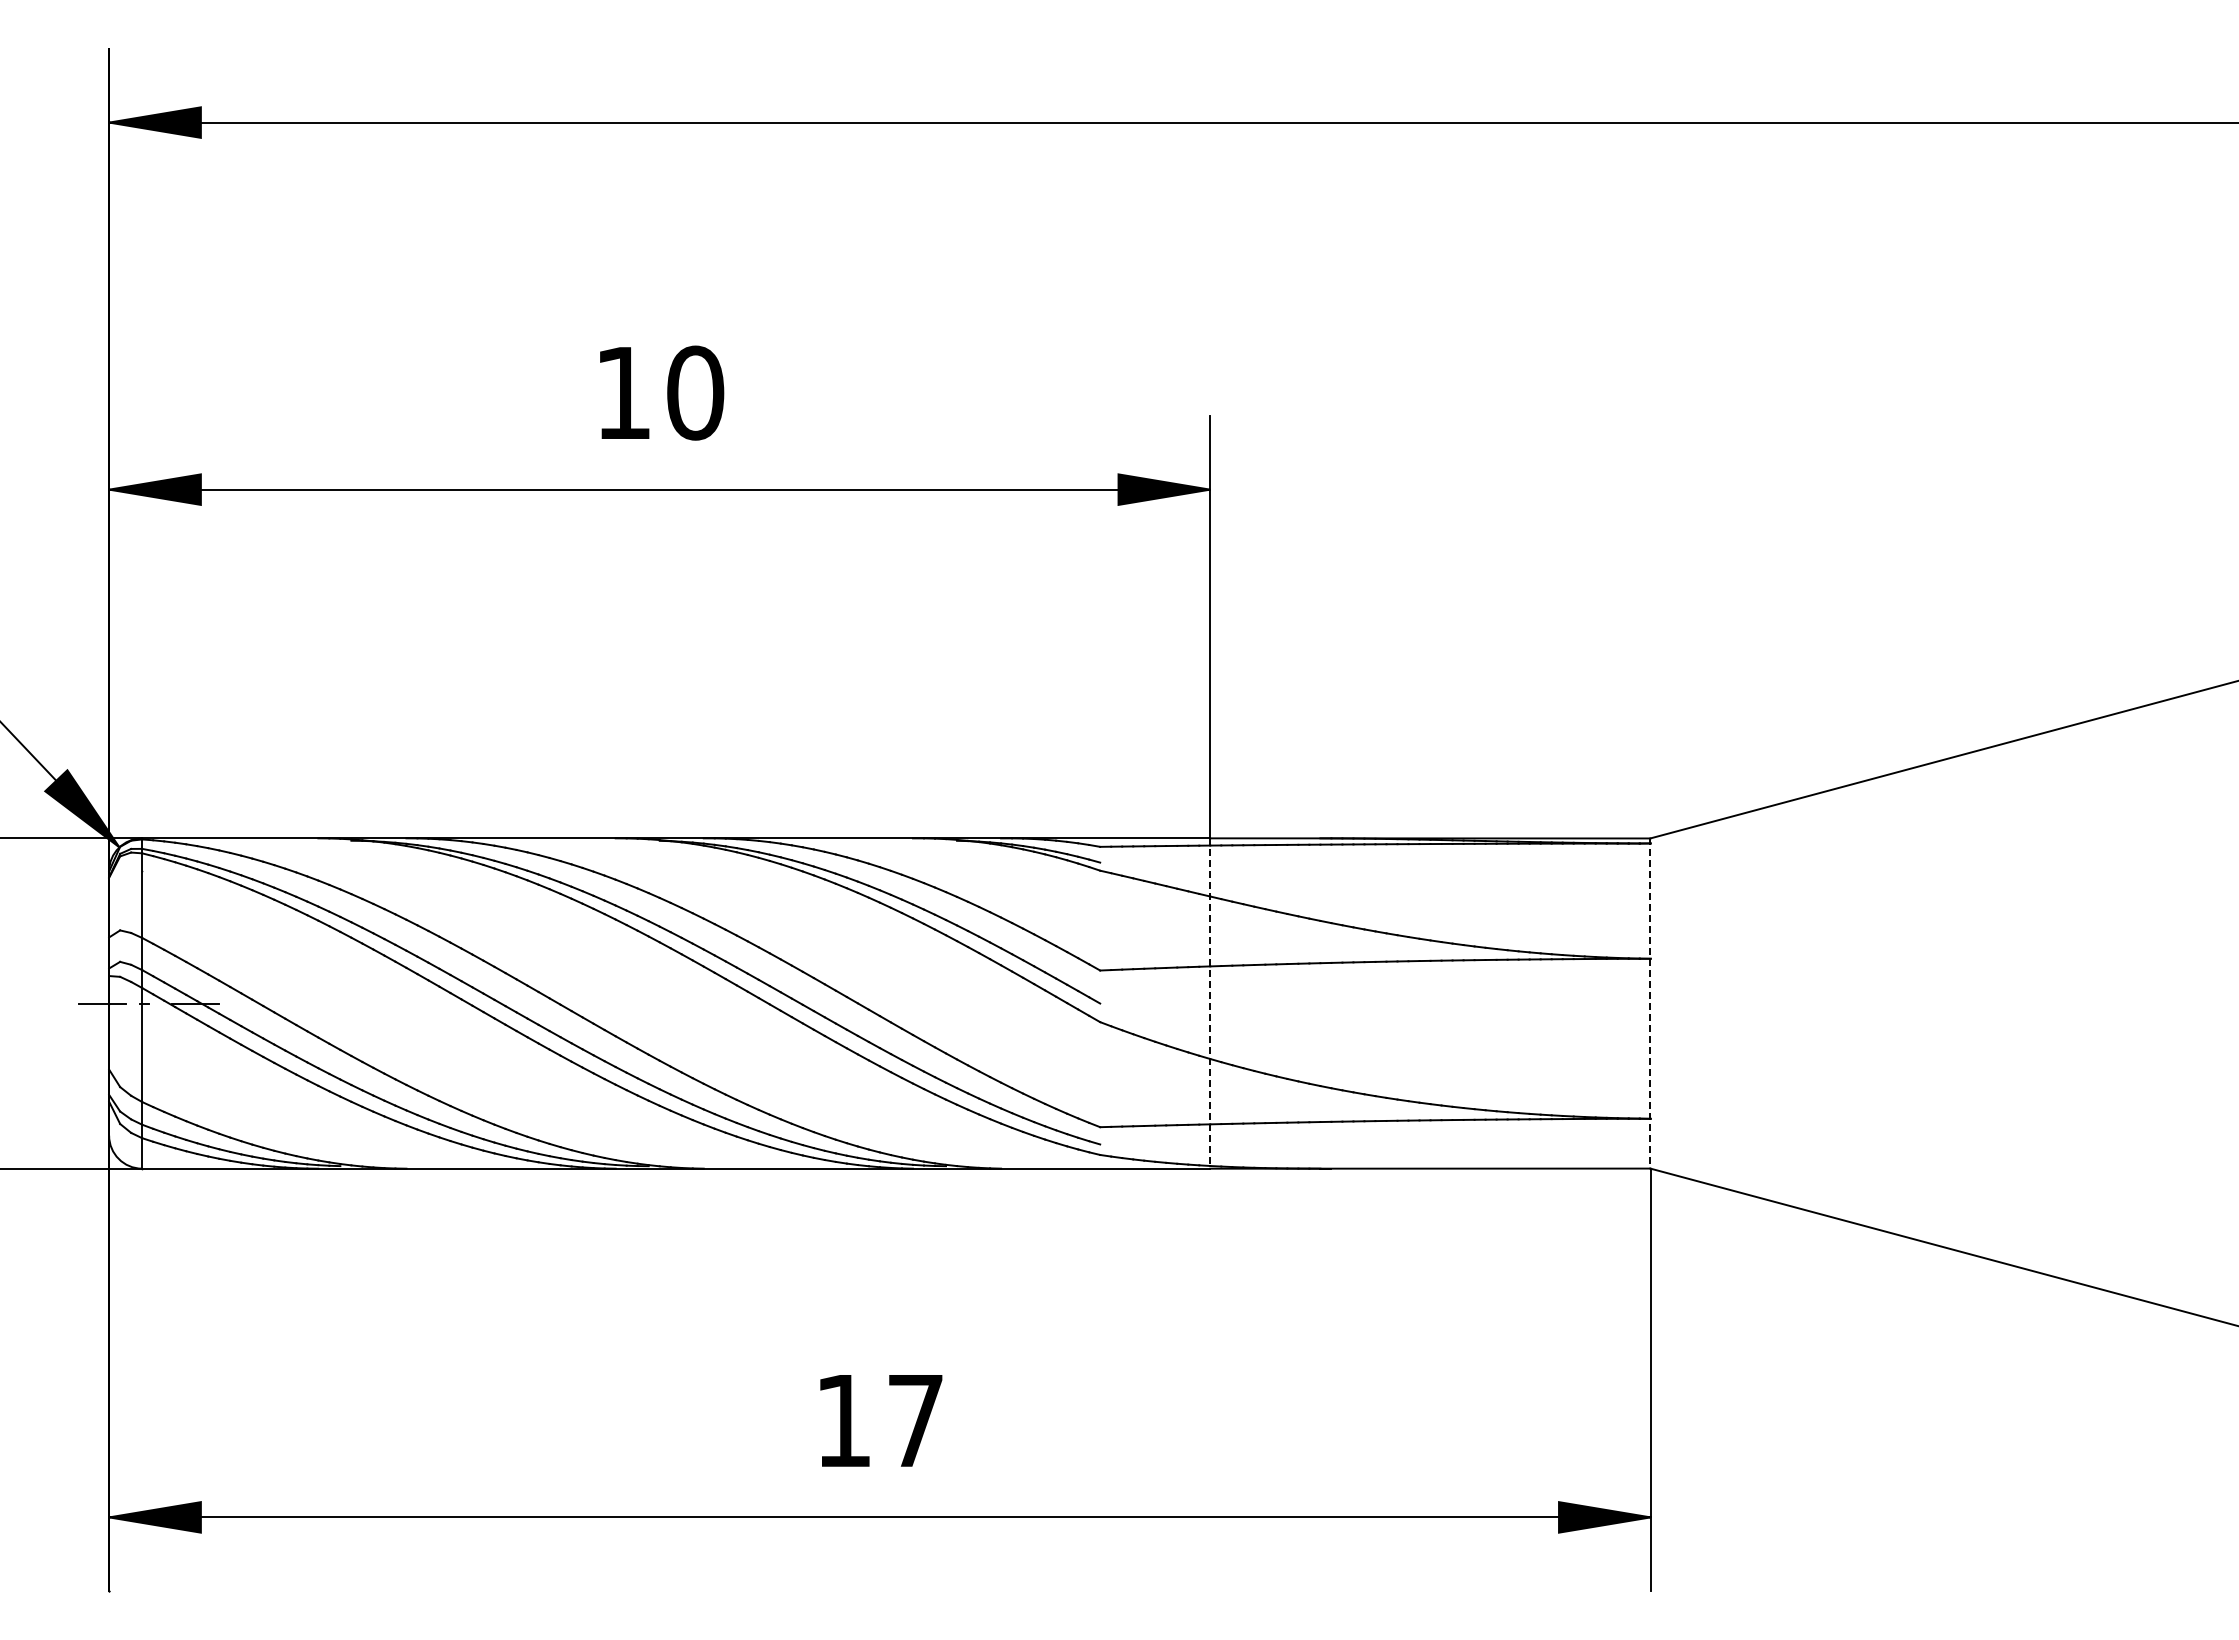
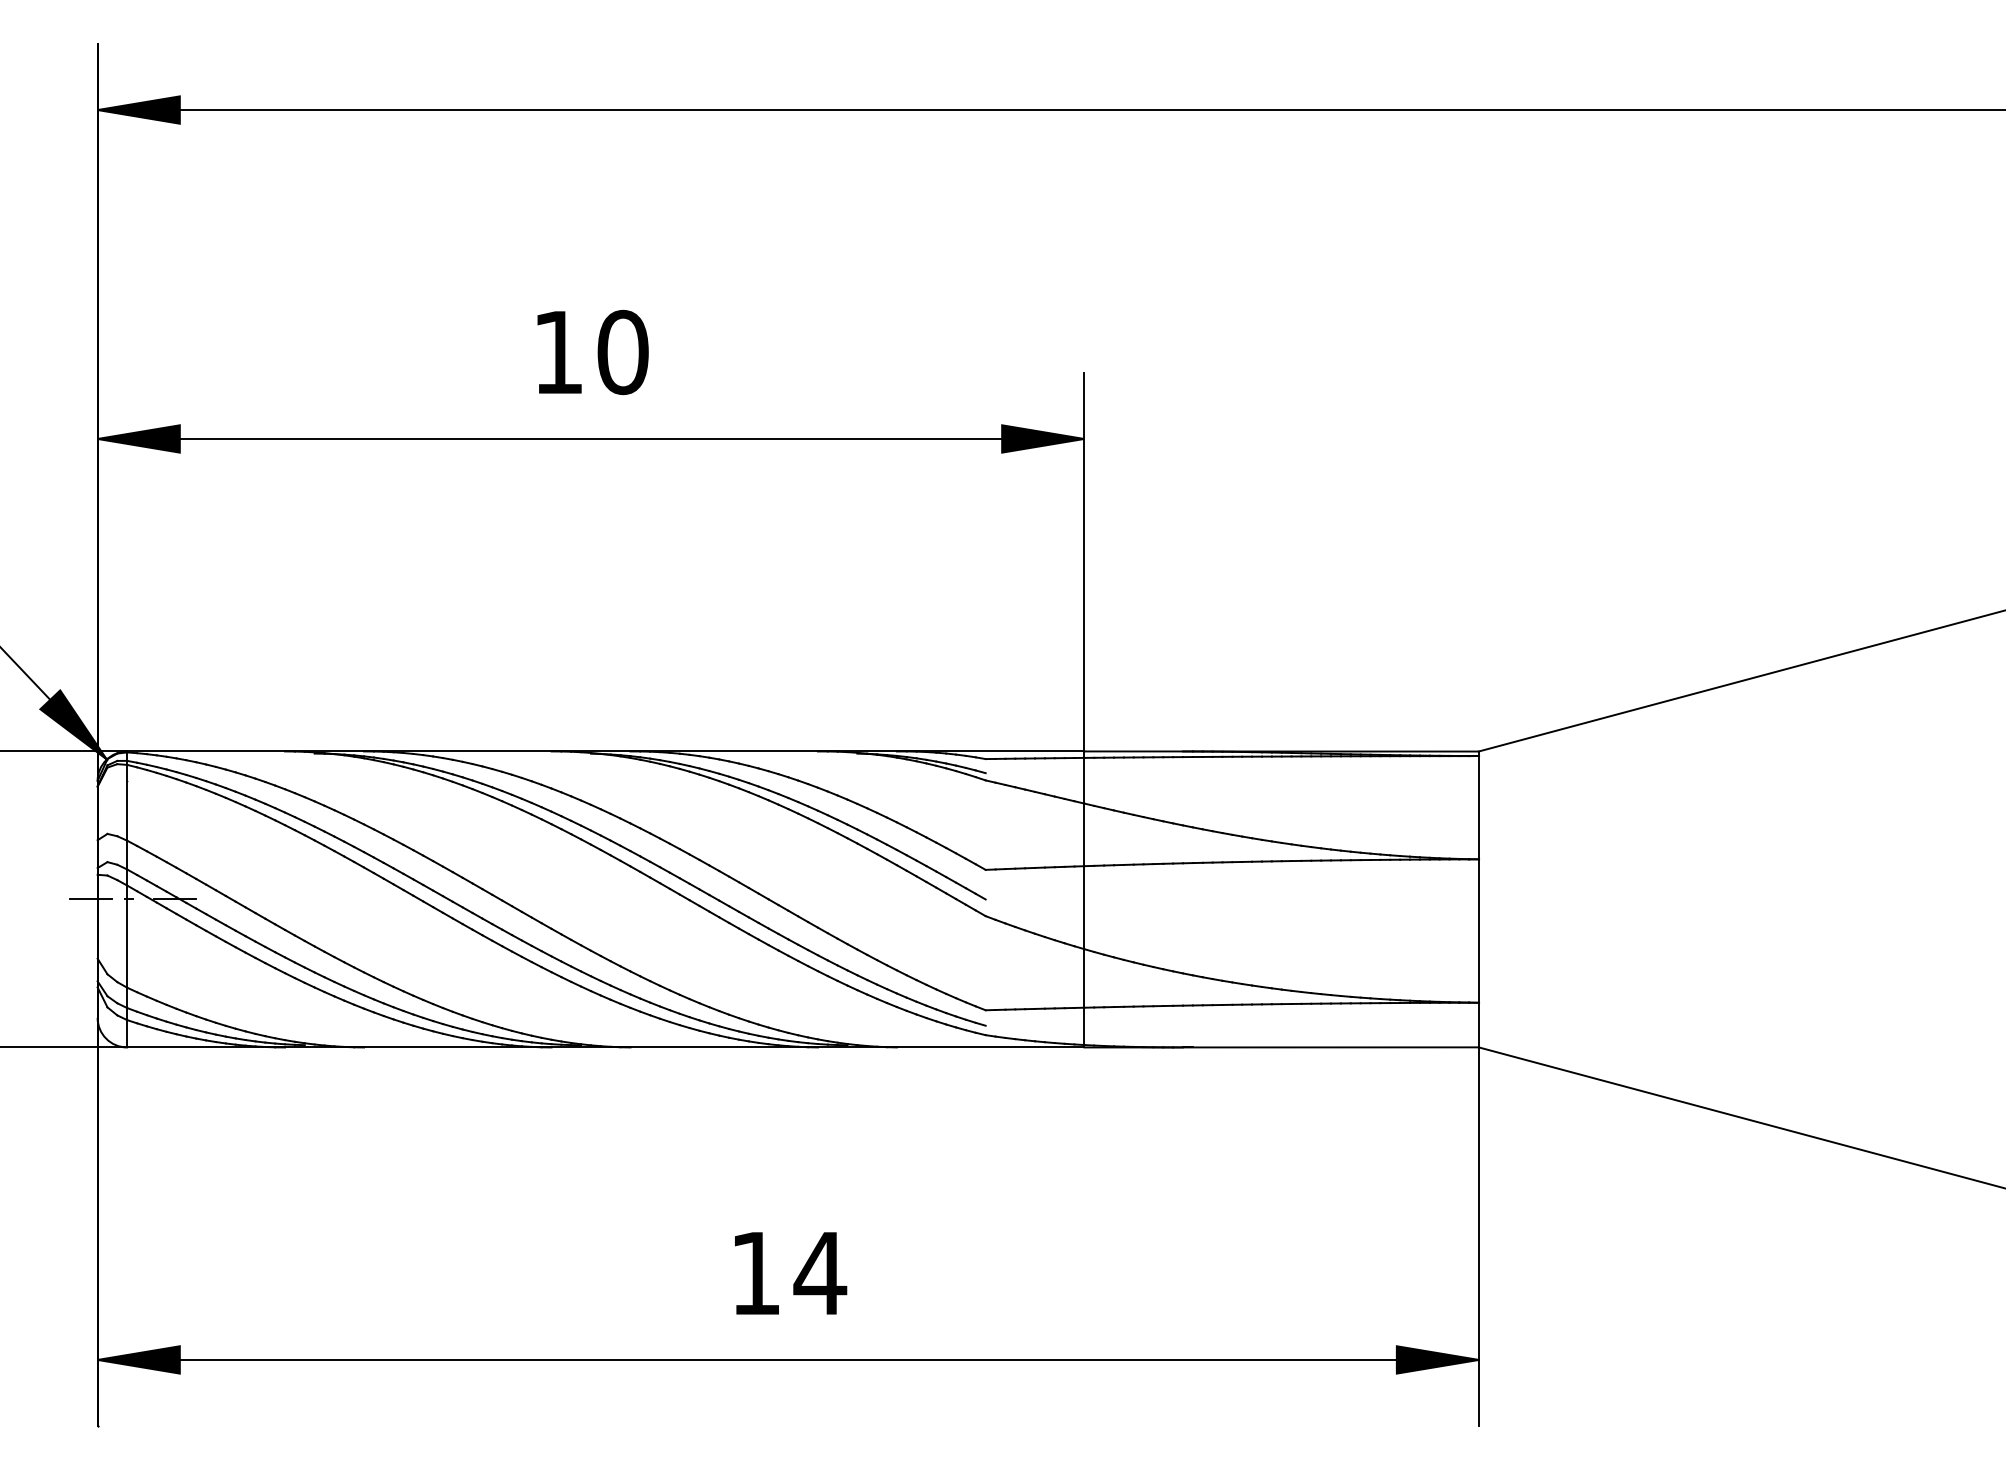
line: (1210, 1004) -> (1084, 900), dashed -> solid
line: (1650, 1004) -> (1478, 900), dashed -> solid
text: (915, 1420) -> (820, 1273), 17 -> 14

